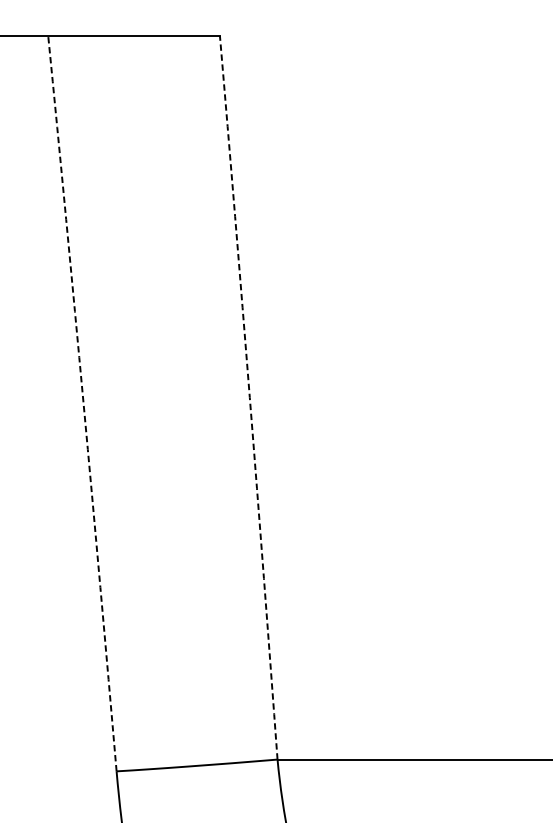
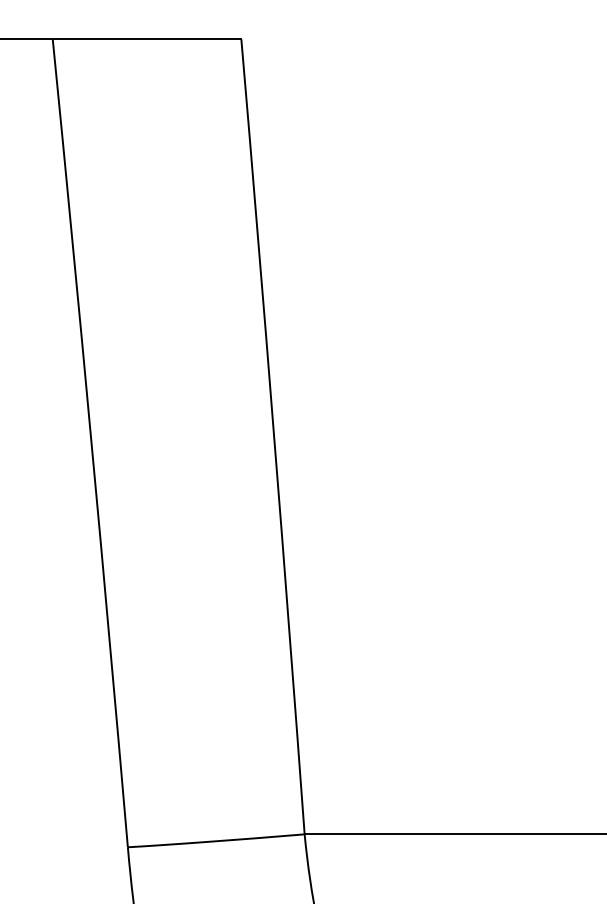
arc: (250, 397) -> (274, 436), dashed -> solid
arc: (83, 403) -> (91, 443), dashed -> solid

